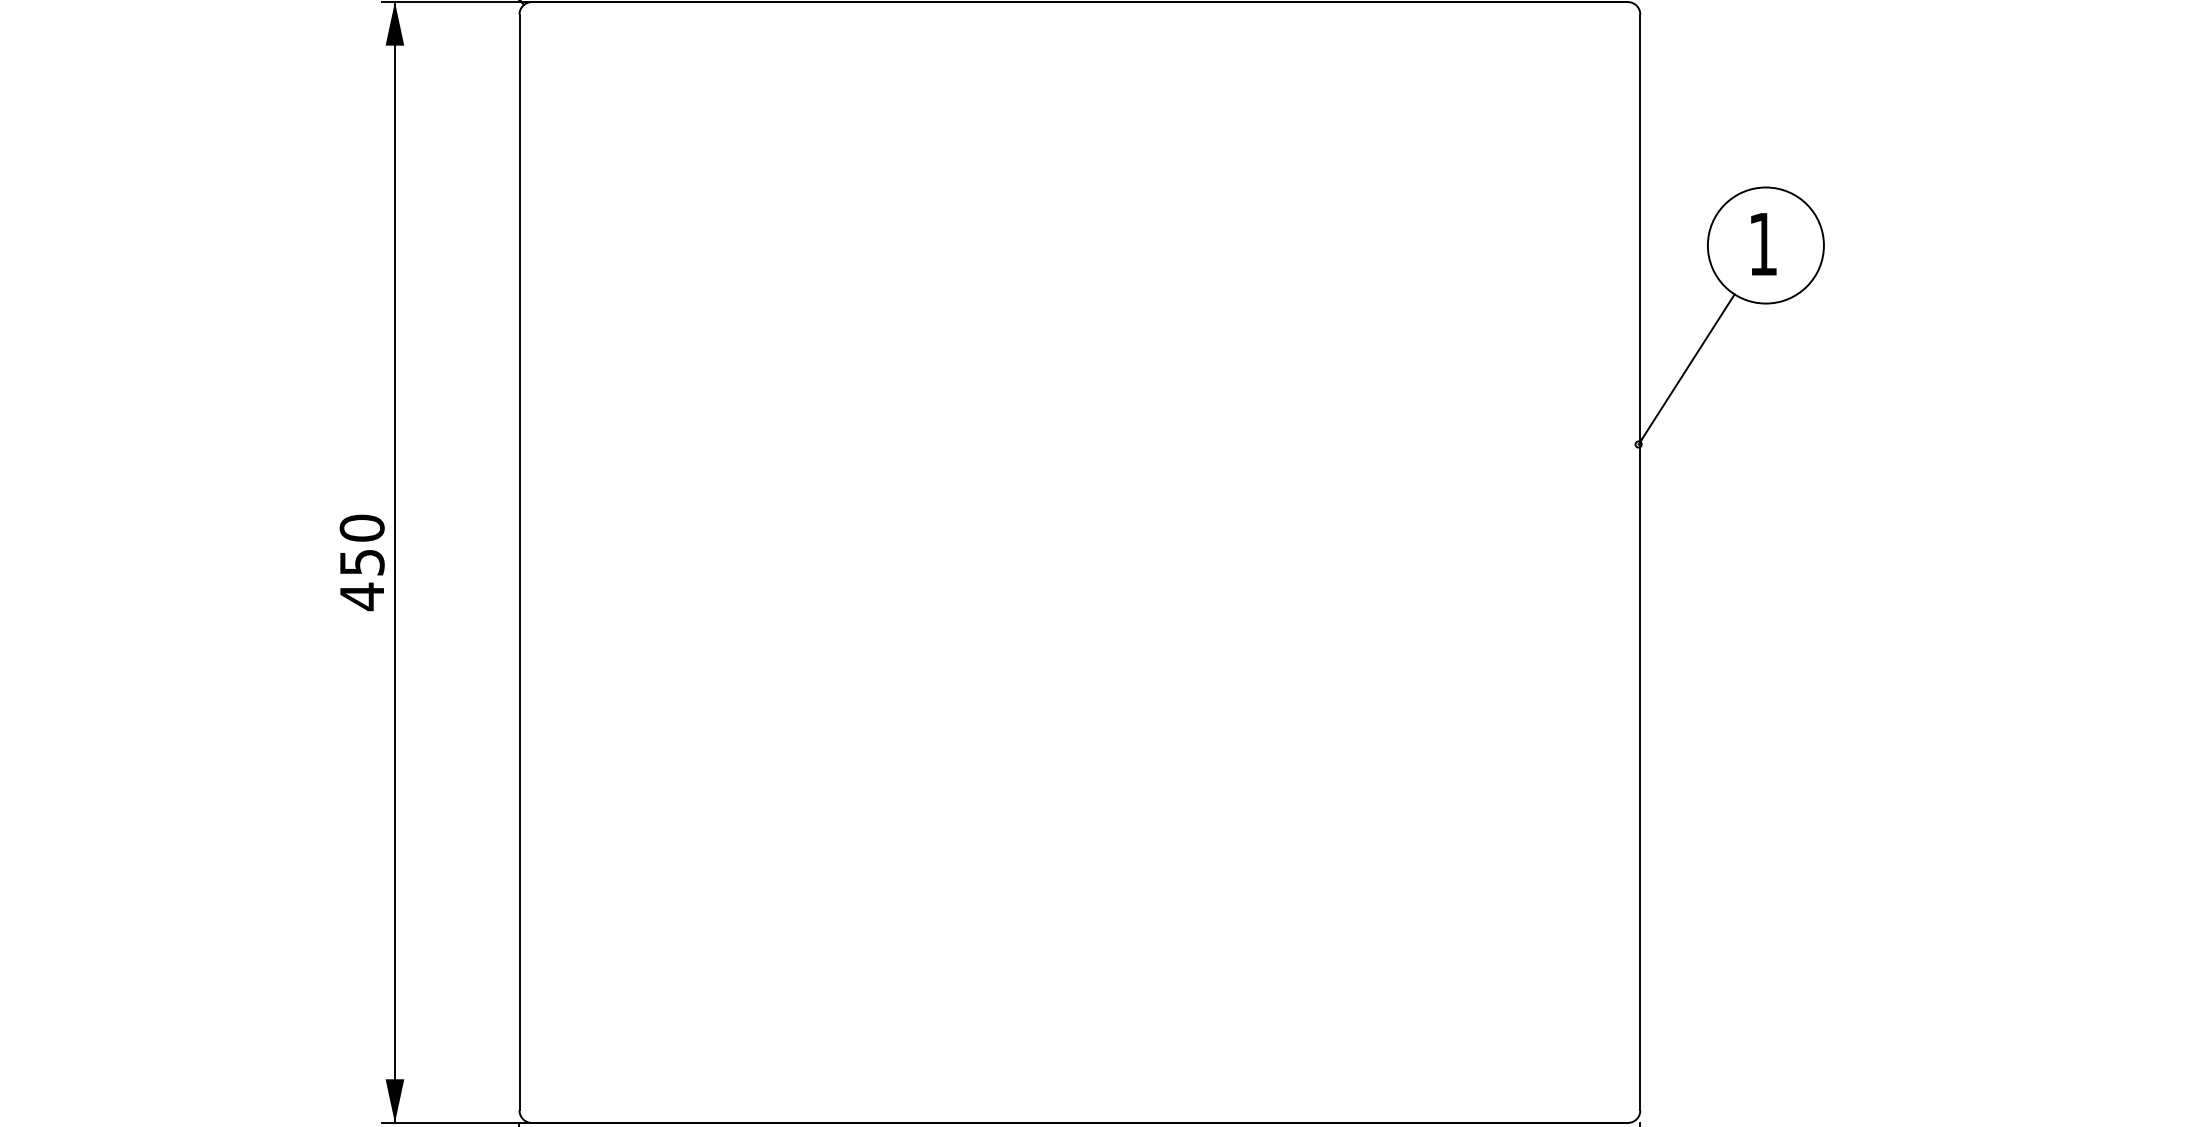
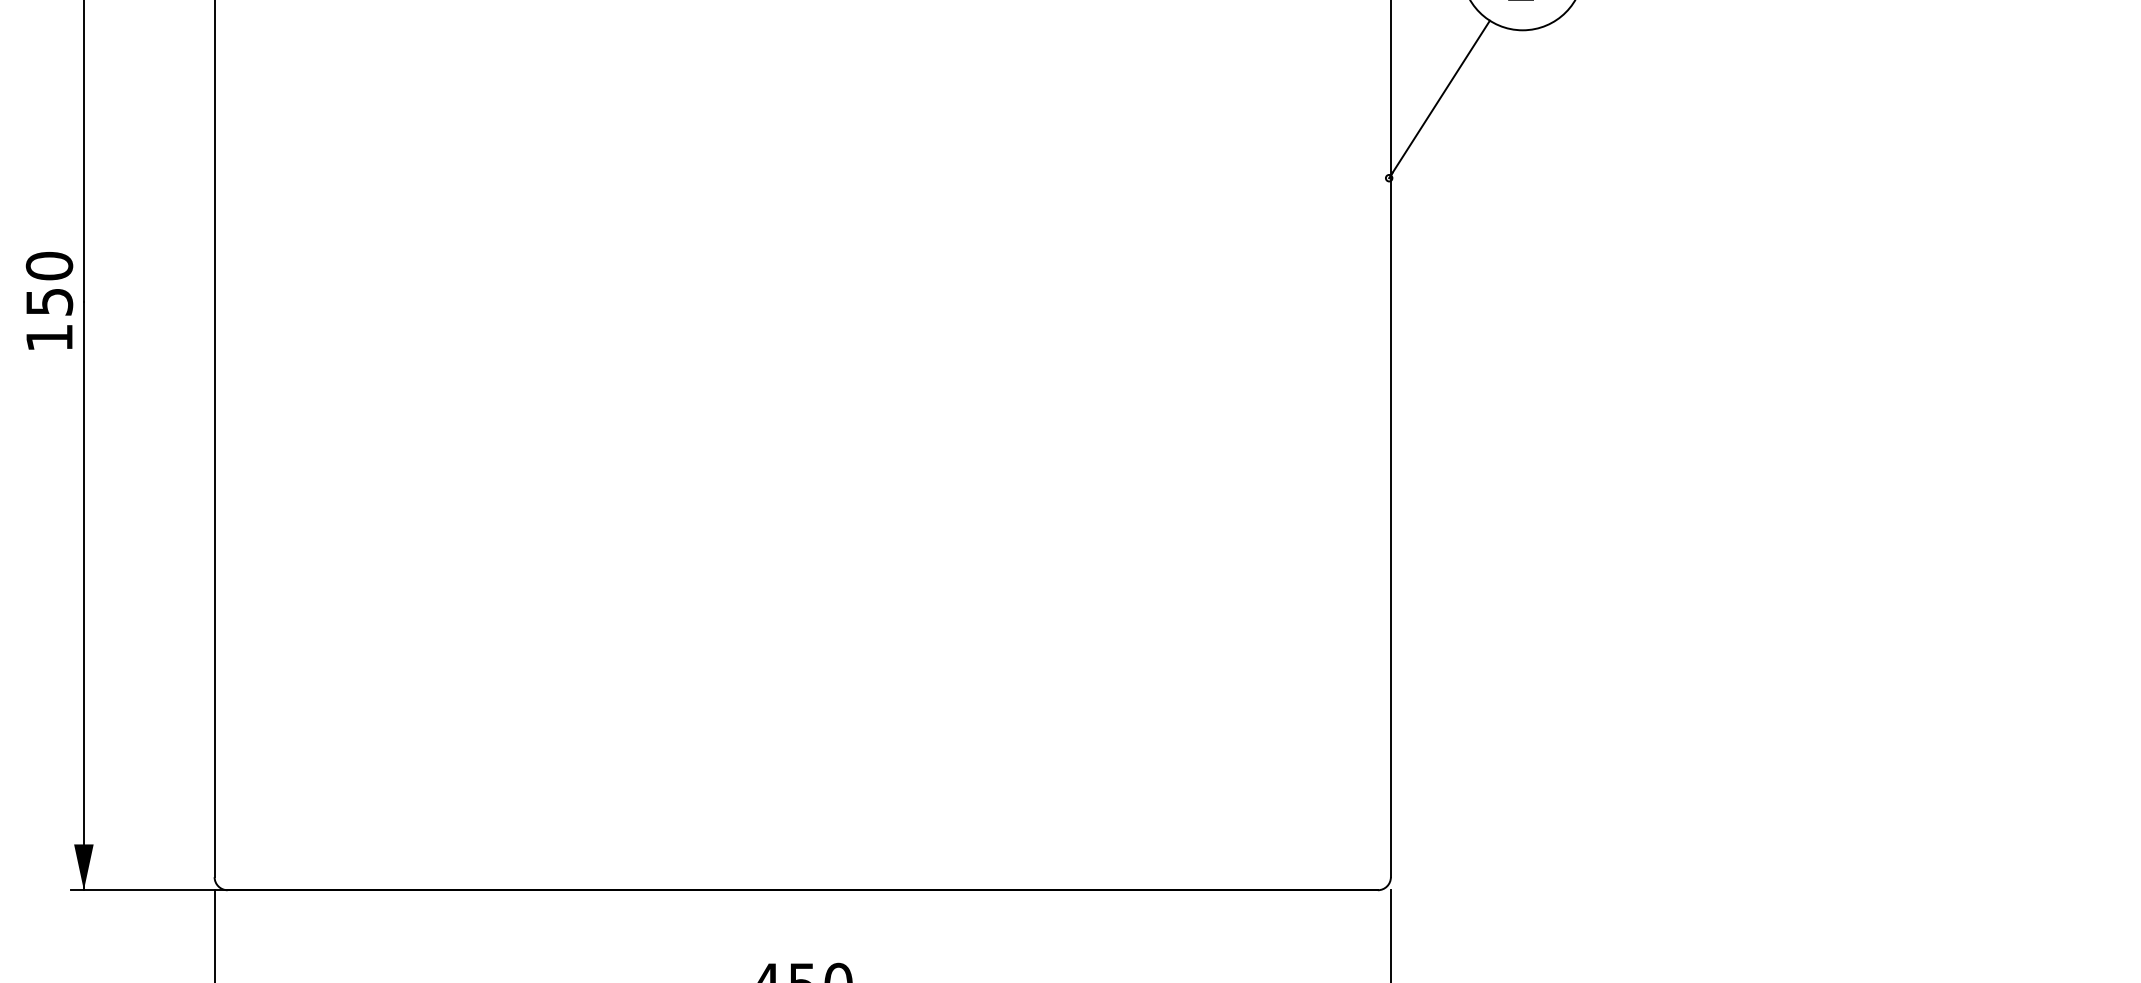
text: (361, 596) -> (48, 337), 450 -> 150

